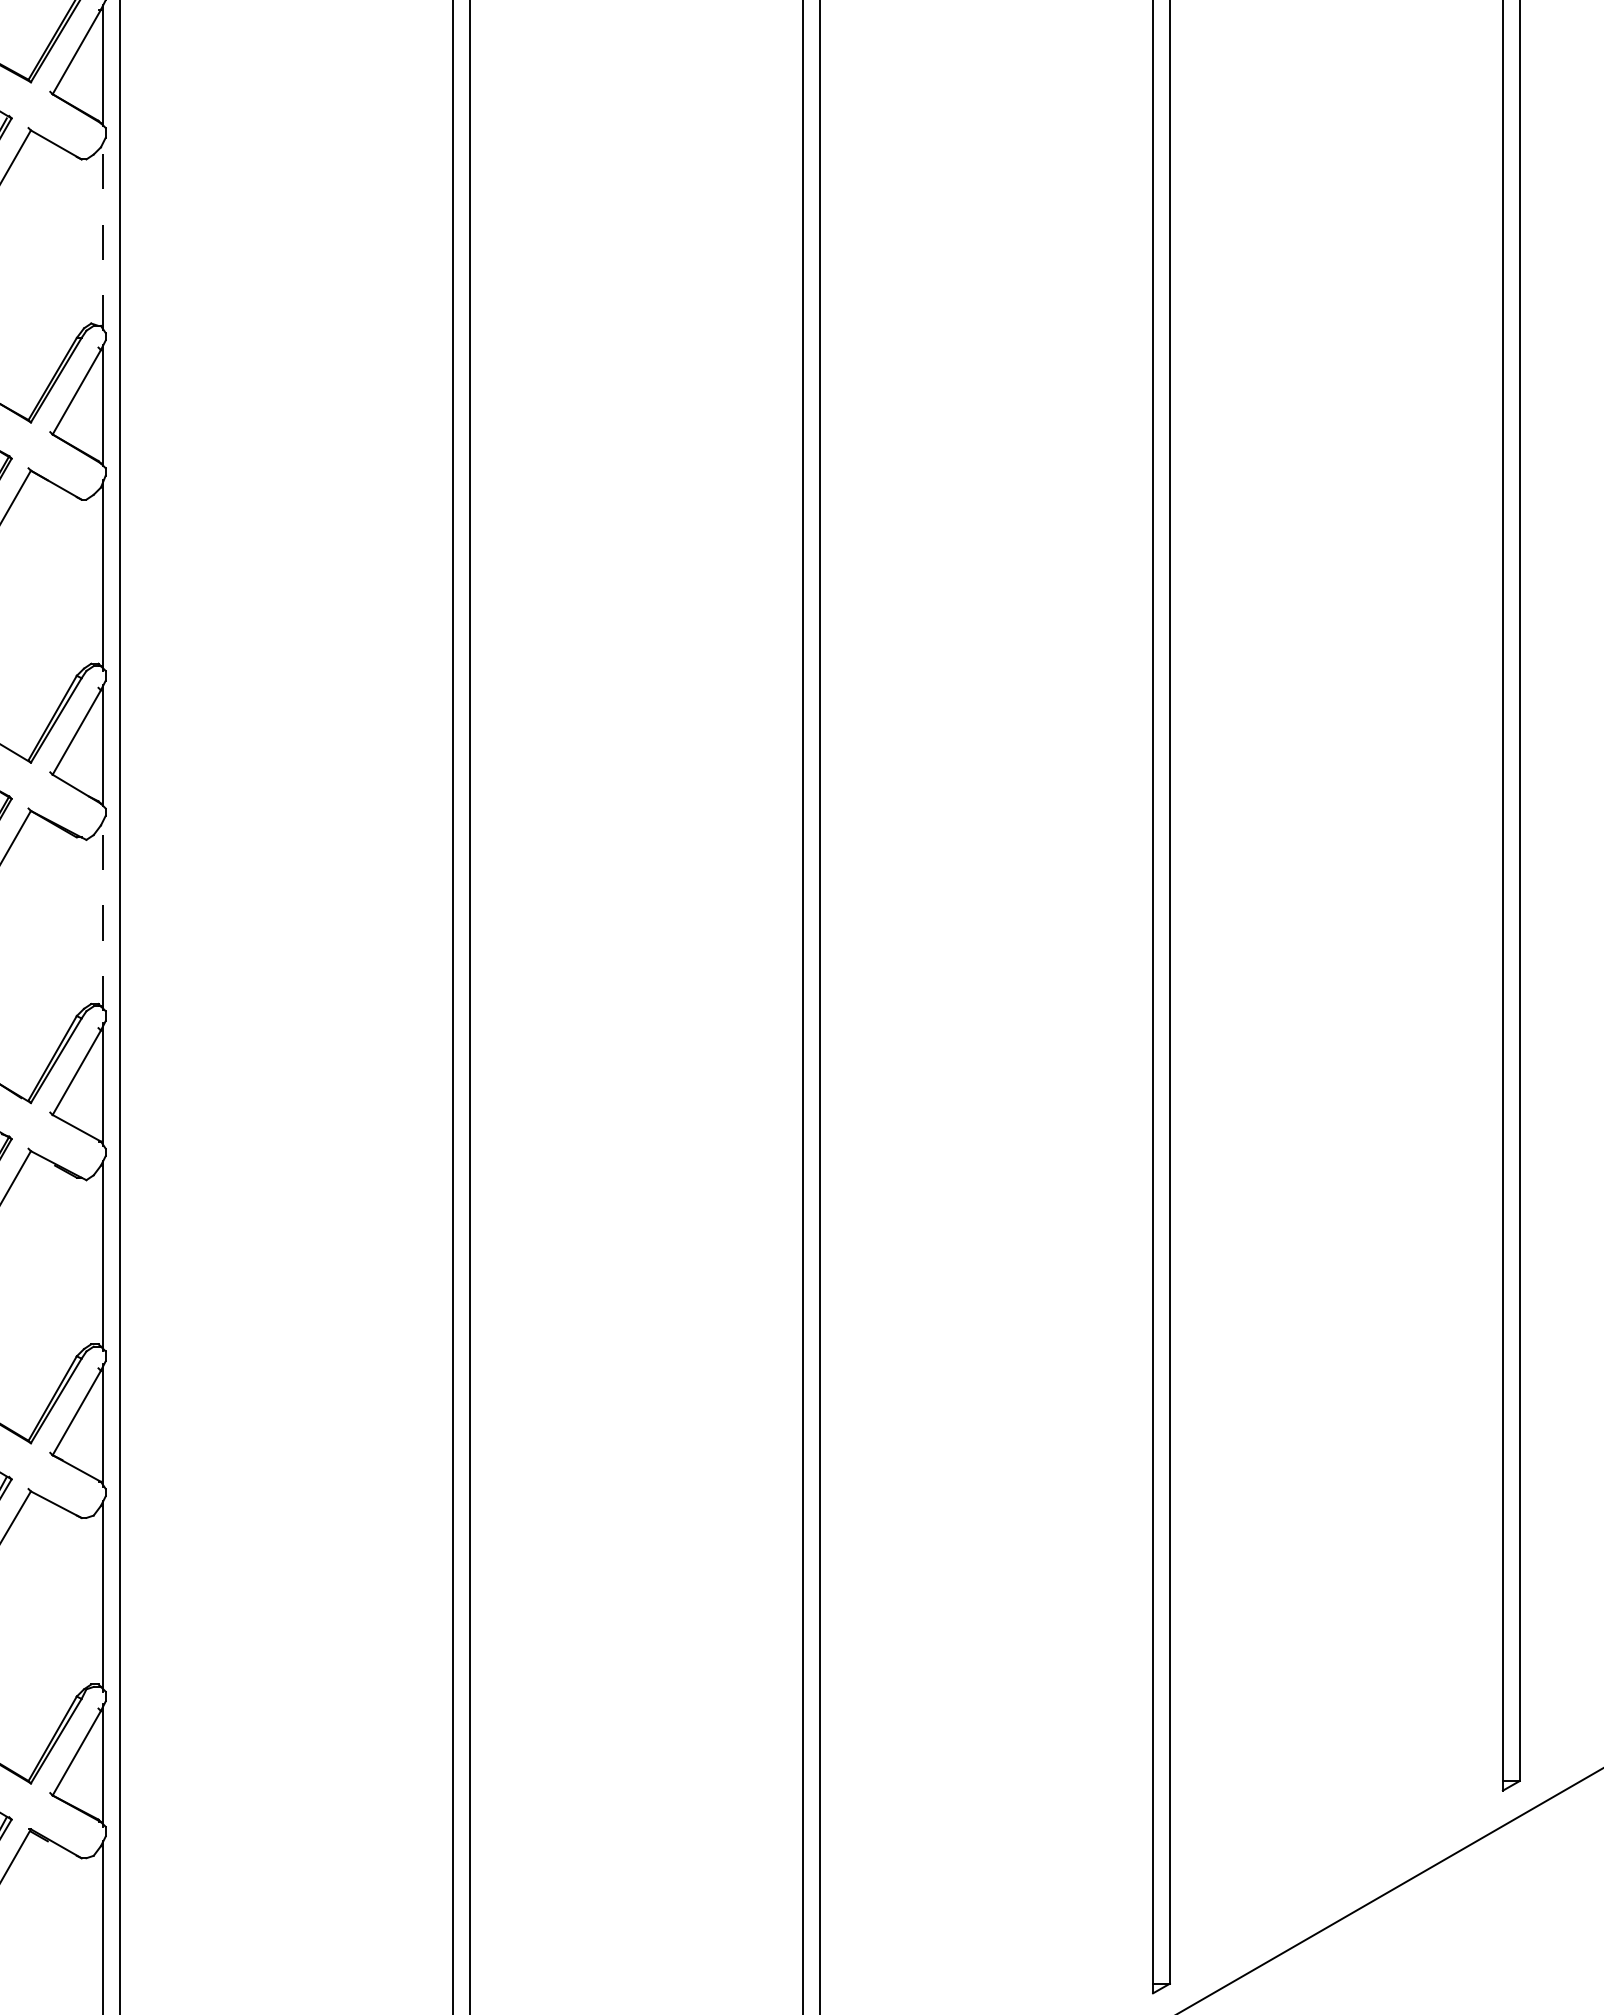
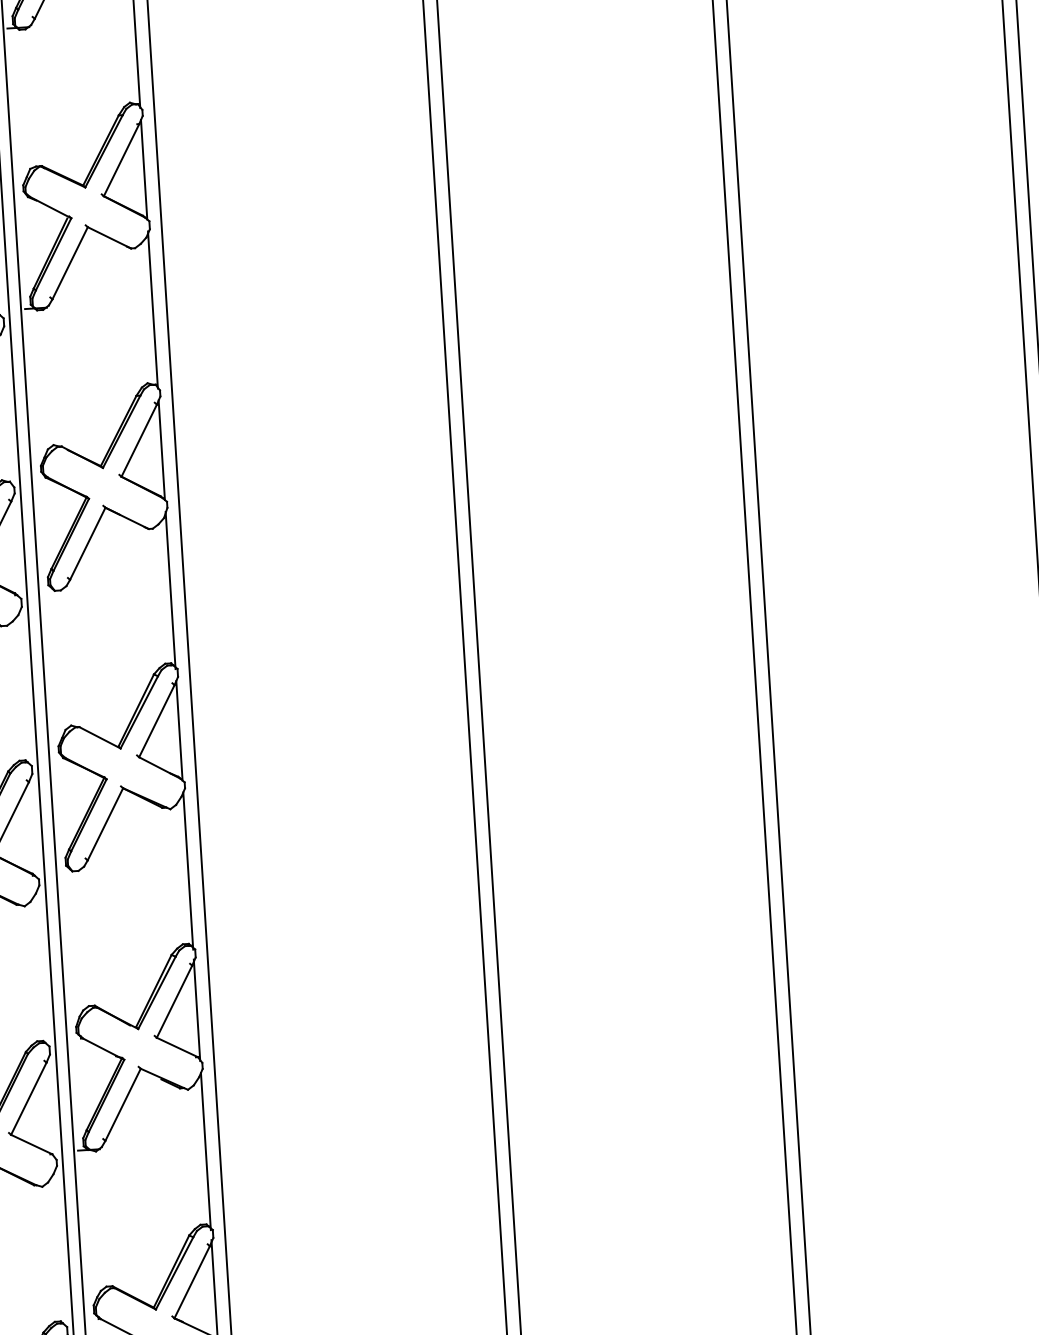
line: (103, 234) -> (153, 309), dashed -> solid
line: (103, 915) -> (188, 870), dashed -> solid

